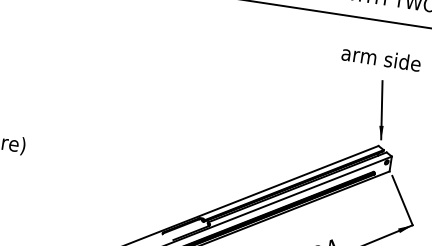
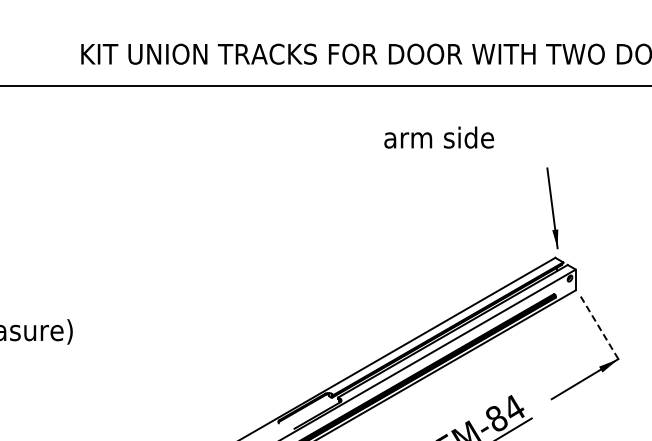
text: (381, 58) -> (439, 137), moved
line: (402, 200) -> (599, 327), solid -> dashed

